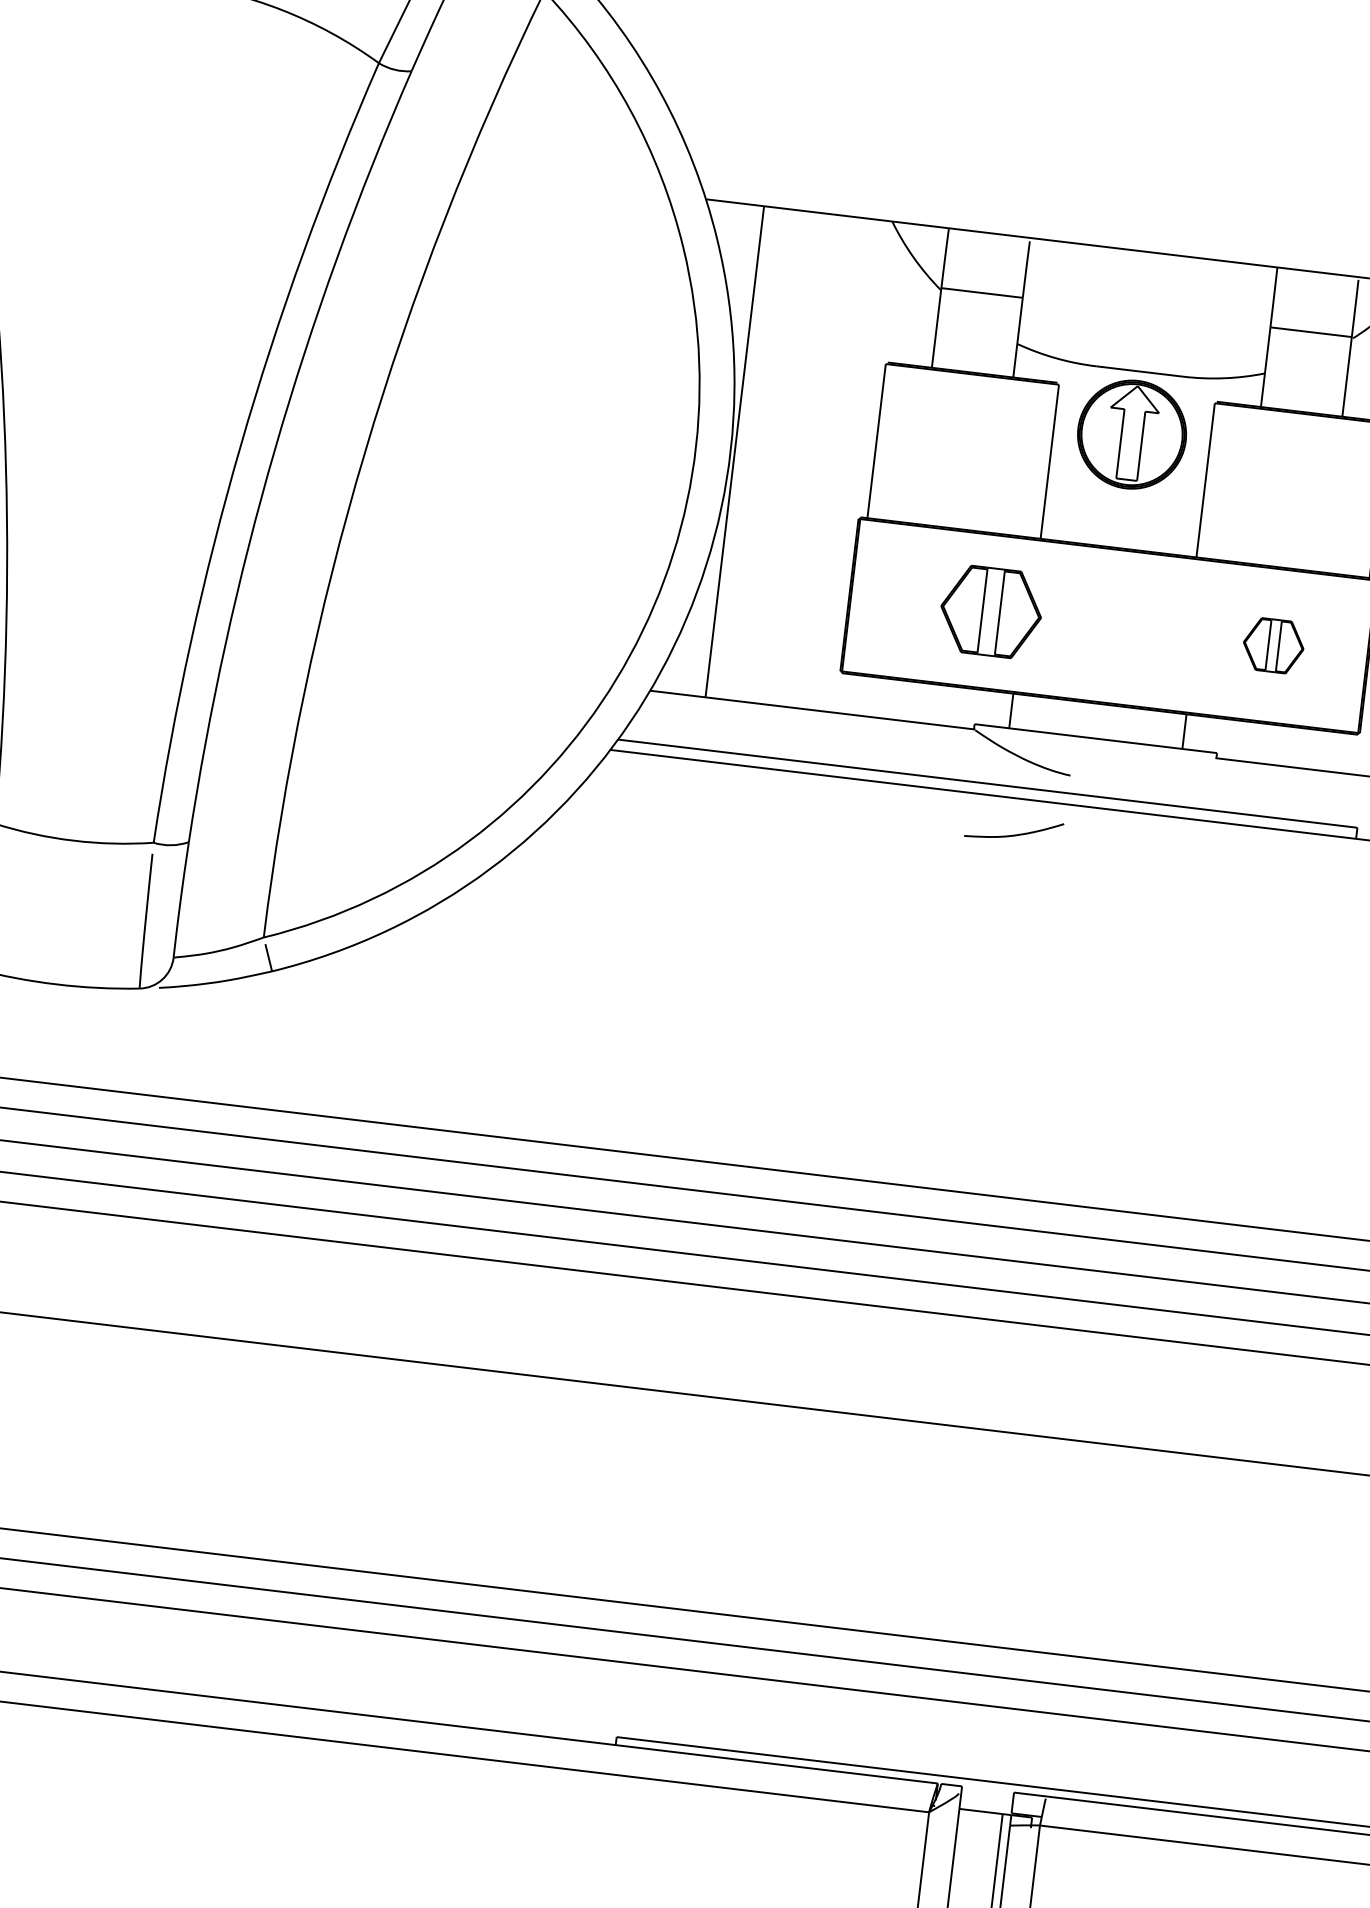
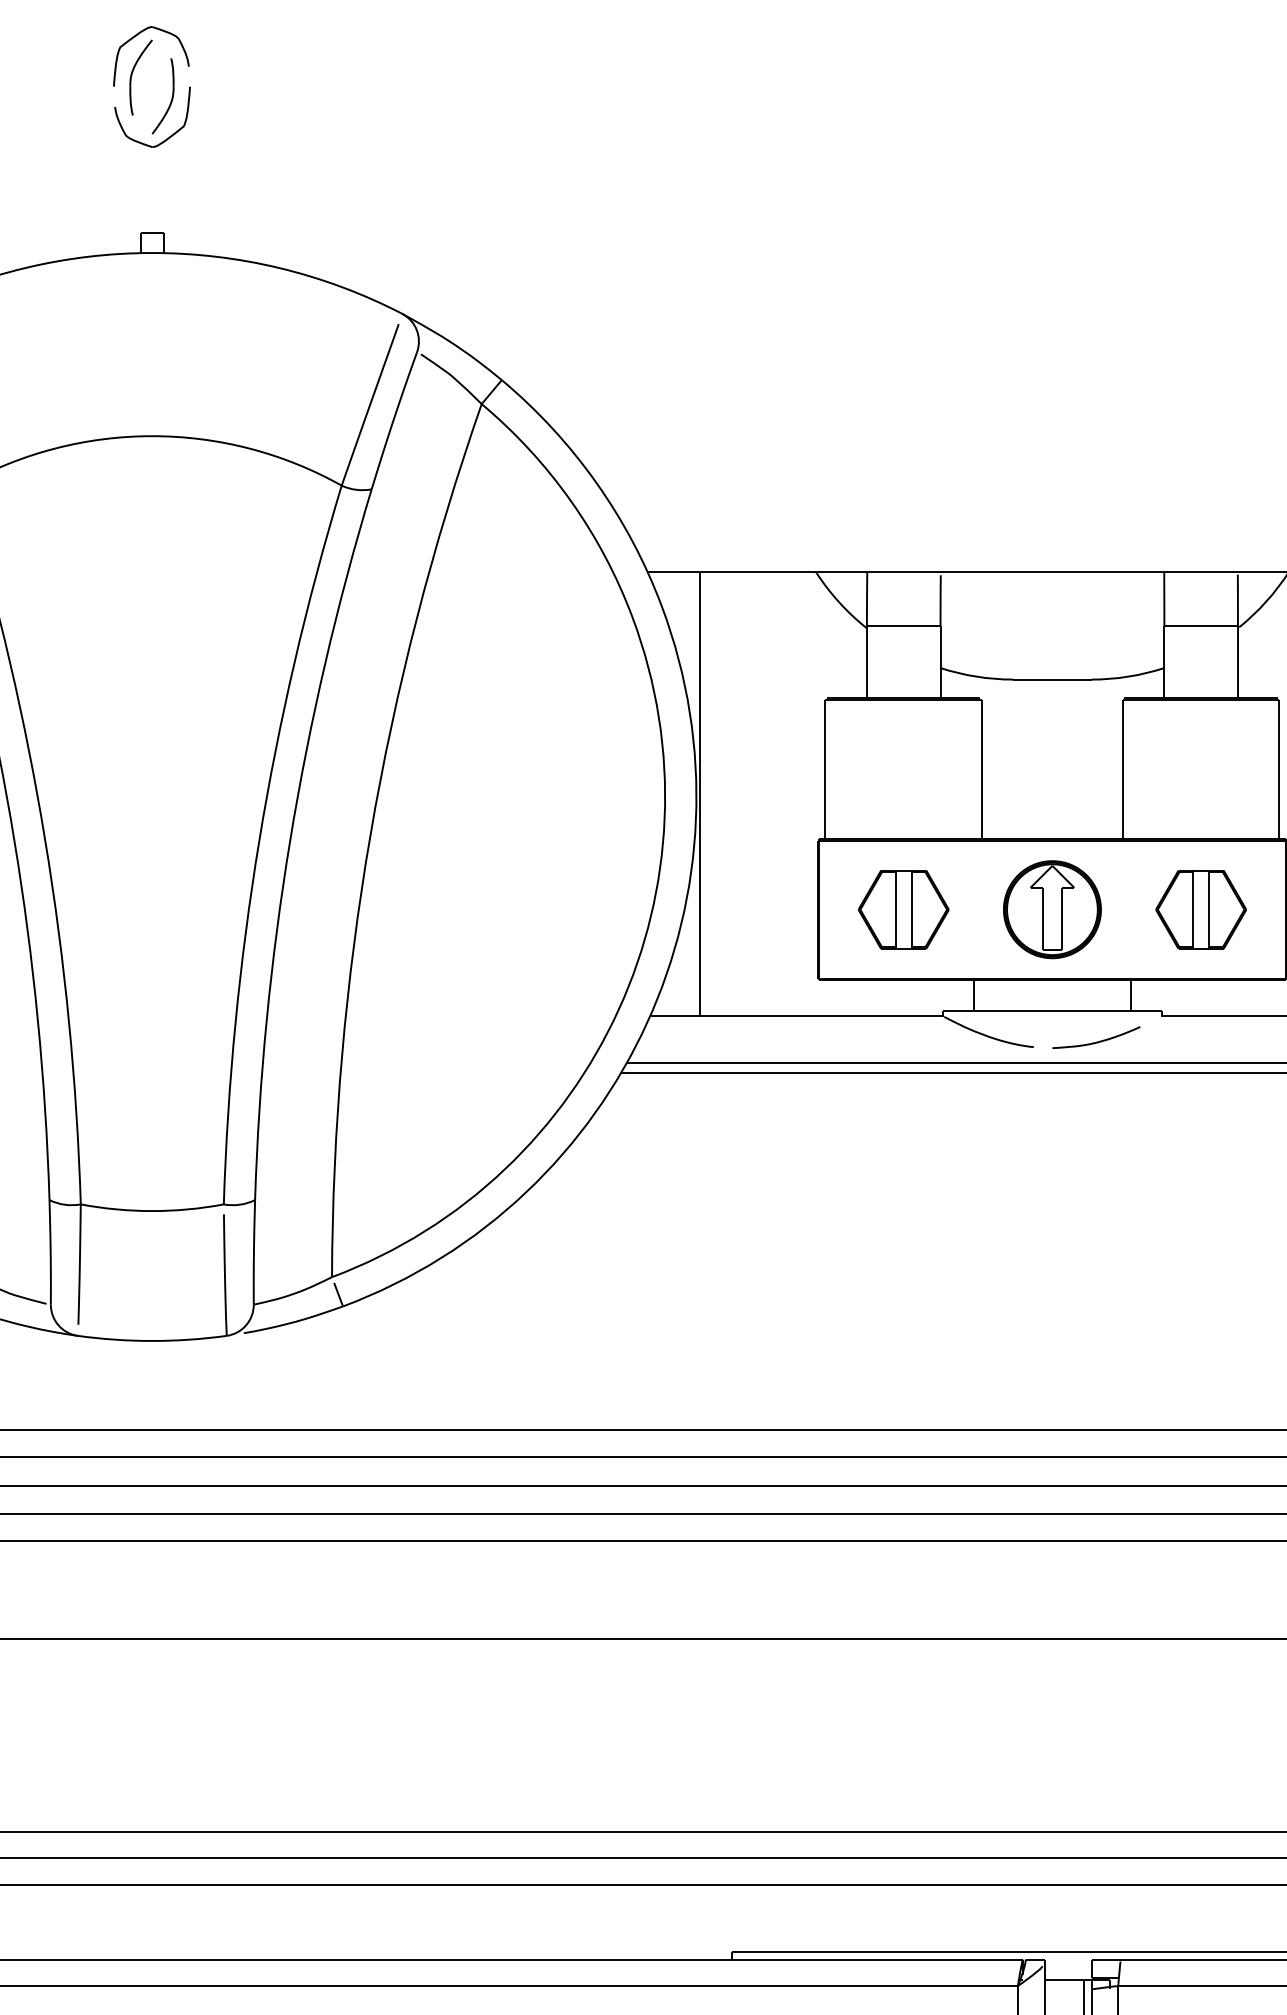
part: (1132, 434) -> (1052, 909), moved
part: (990, 611) -> (903, 909), moved
part: (1273, 645) -> (1200, 909), size x1.67
part: (1014, 829) -> (1096, 1037), moved

